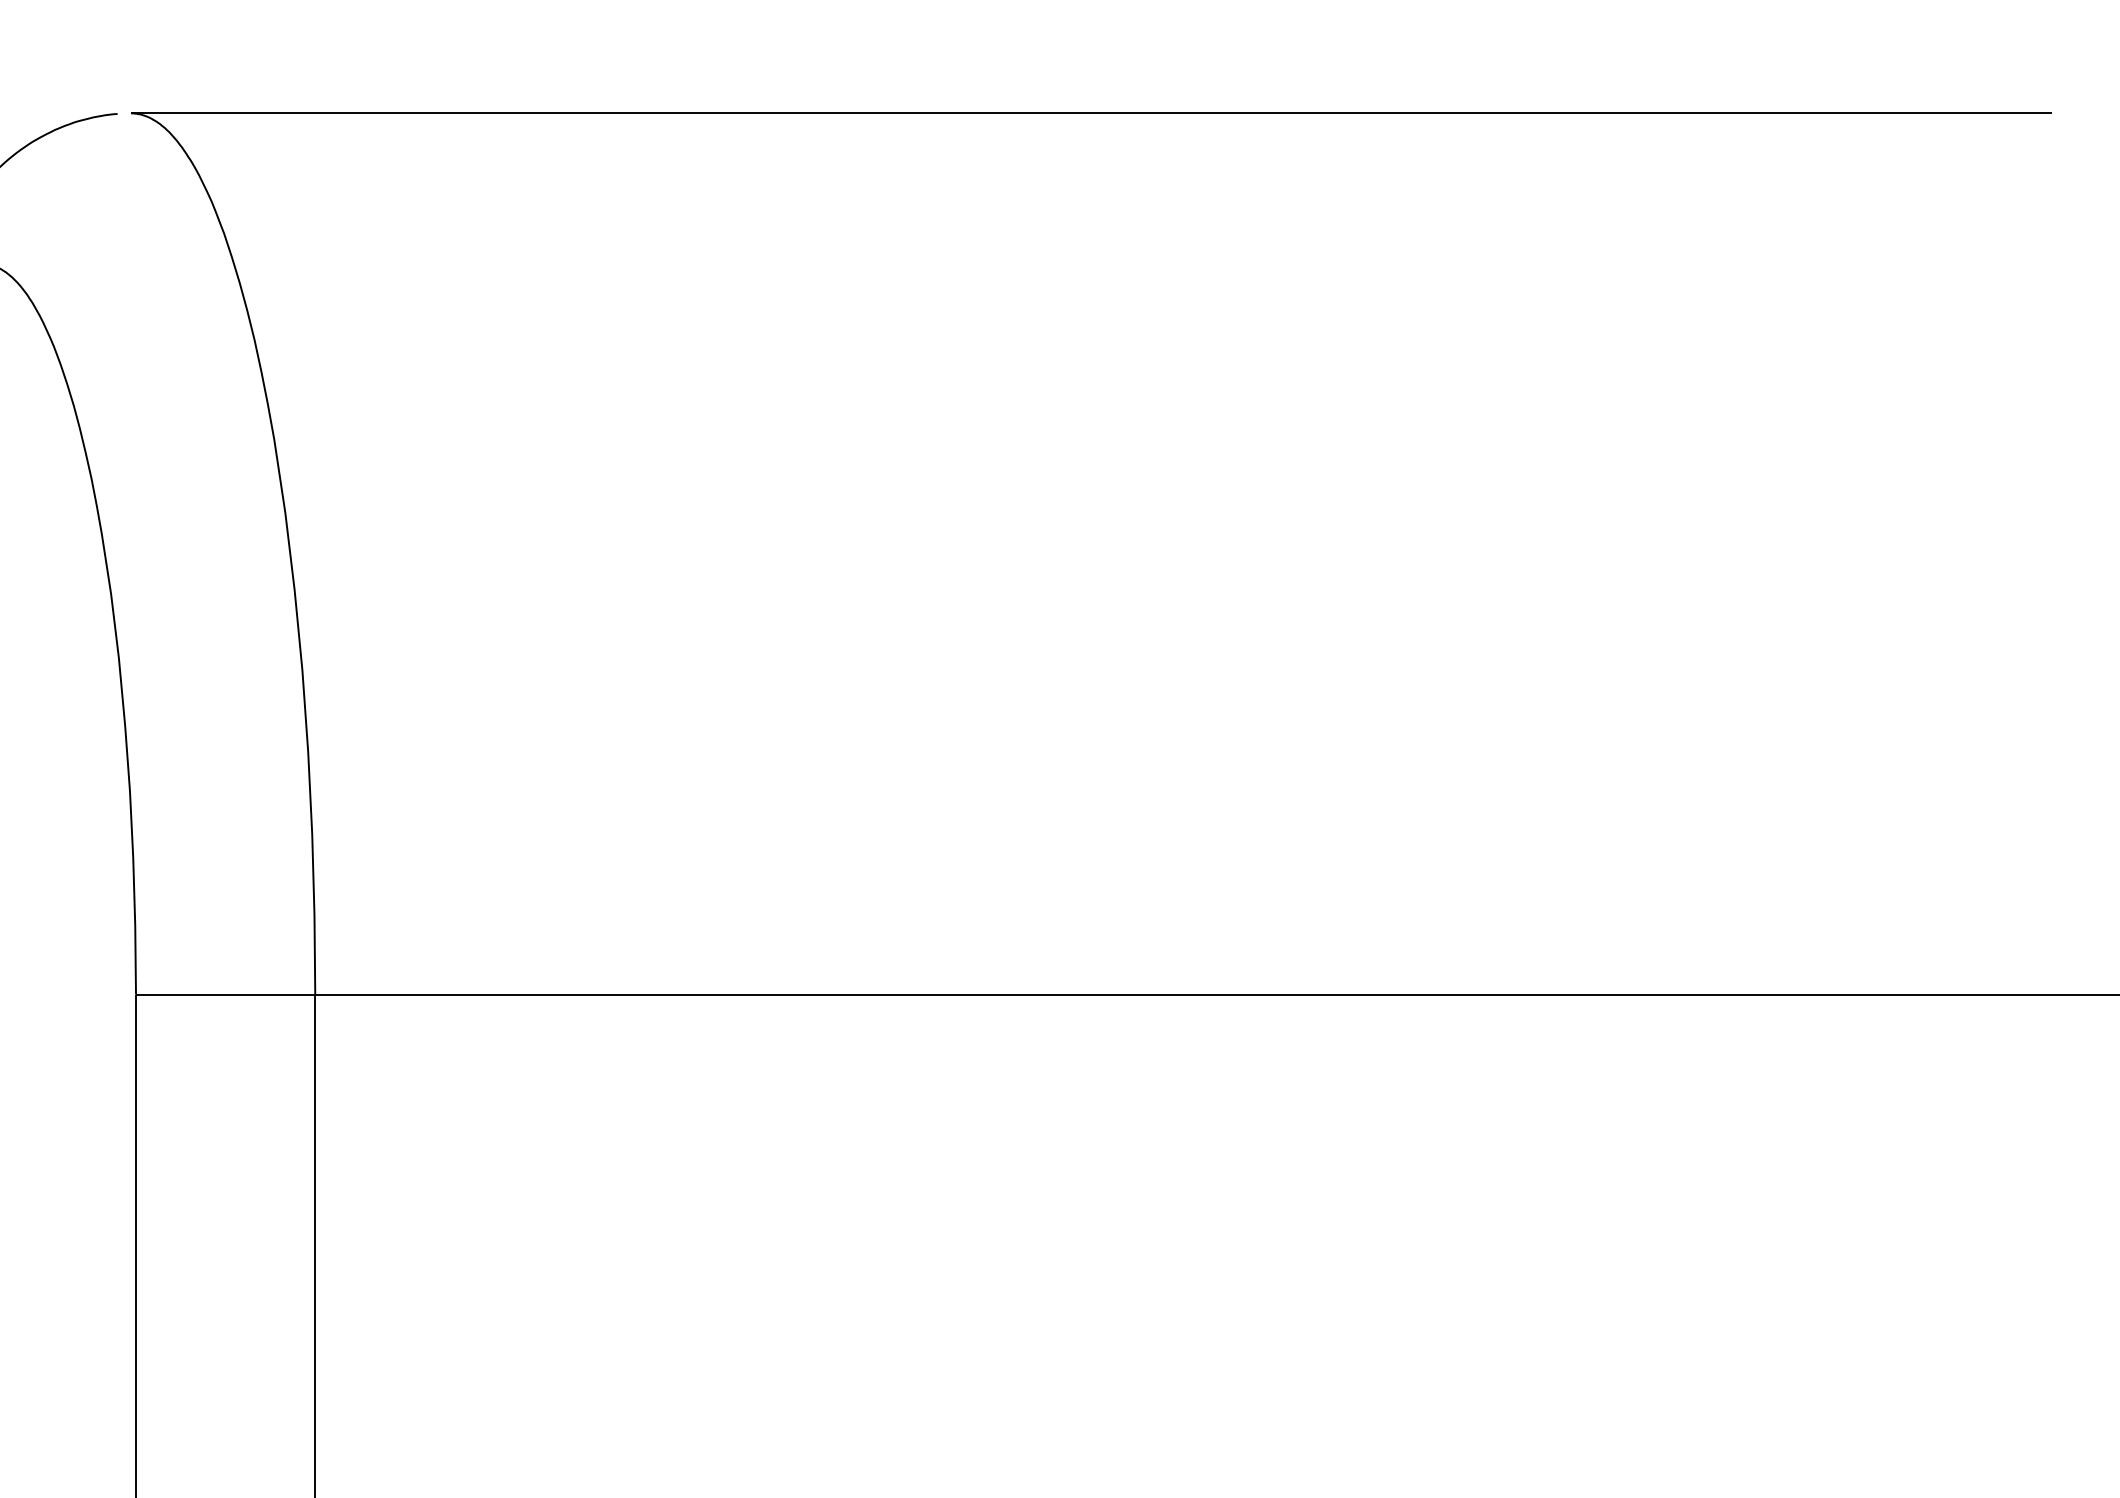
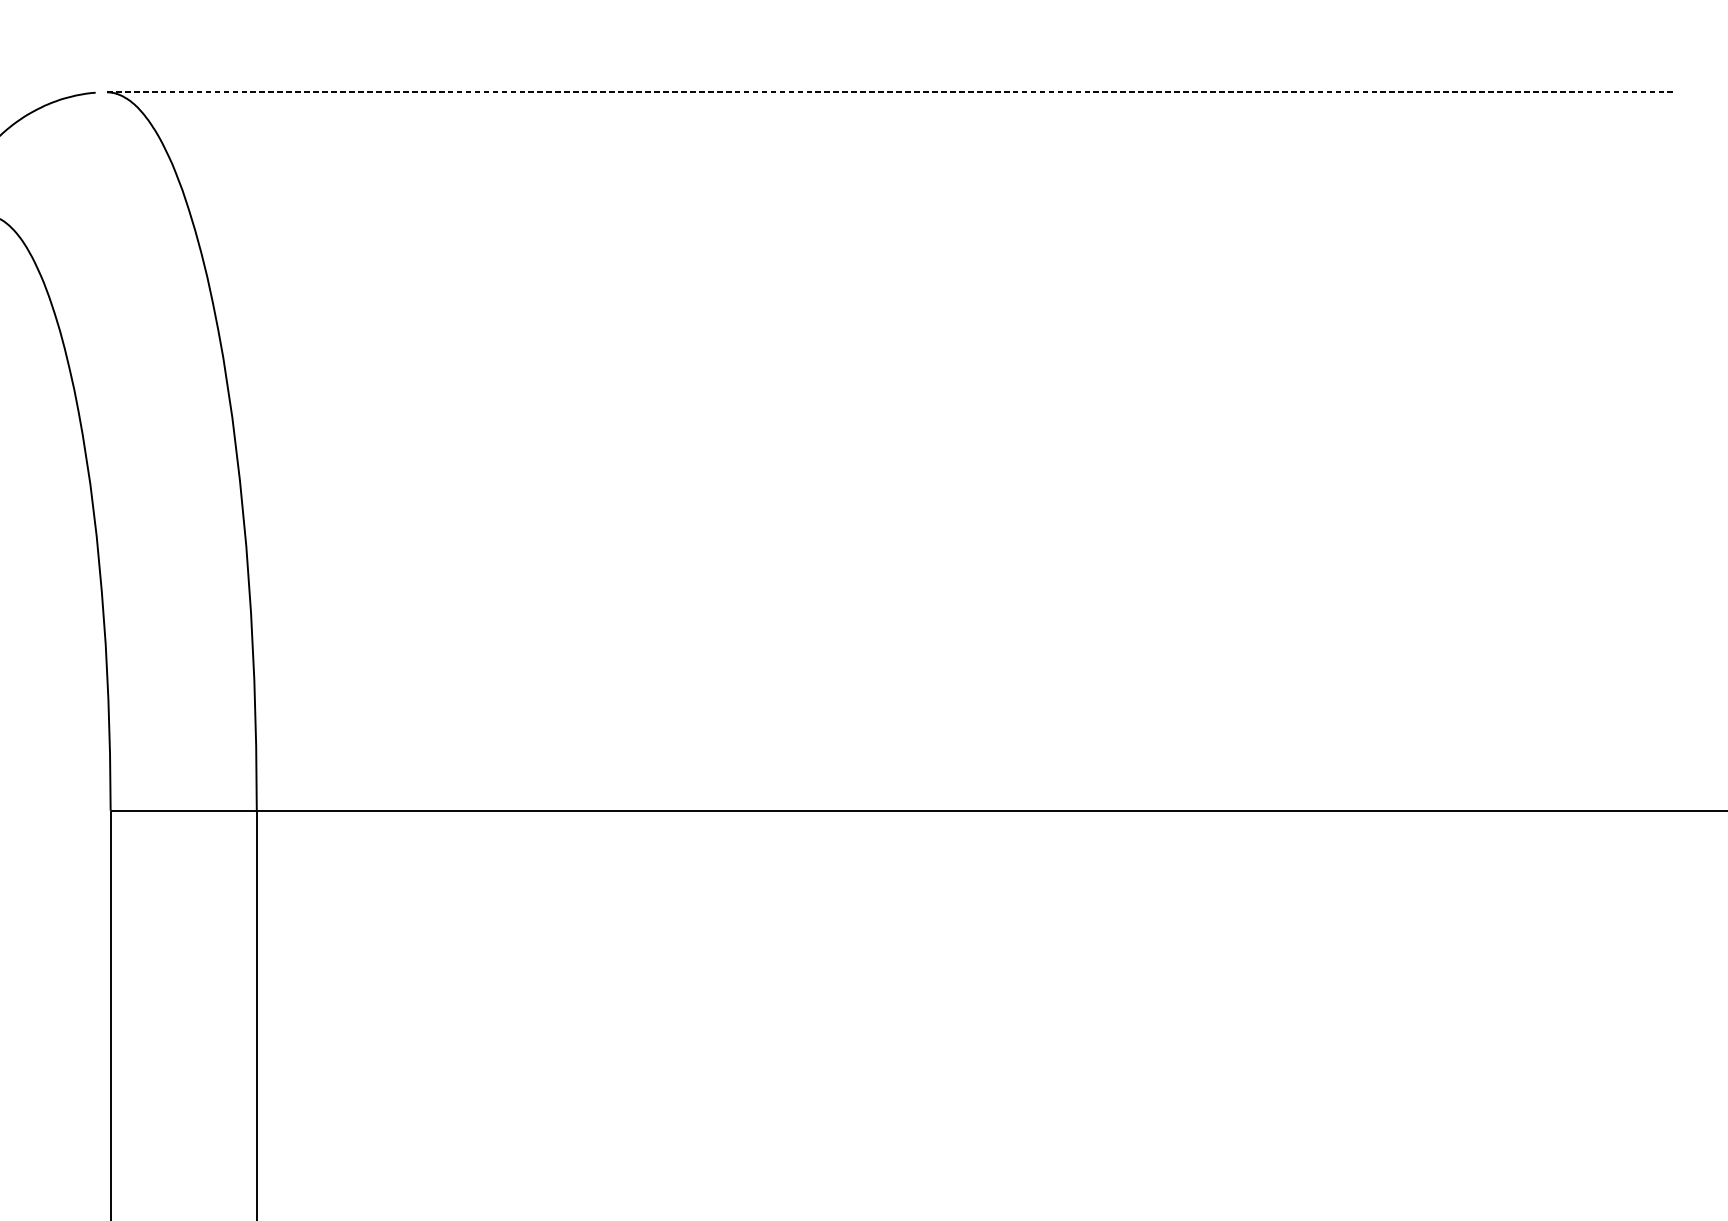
line: (1092, 113) -> (890, 92), solid -> dashed

